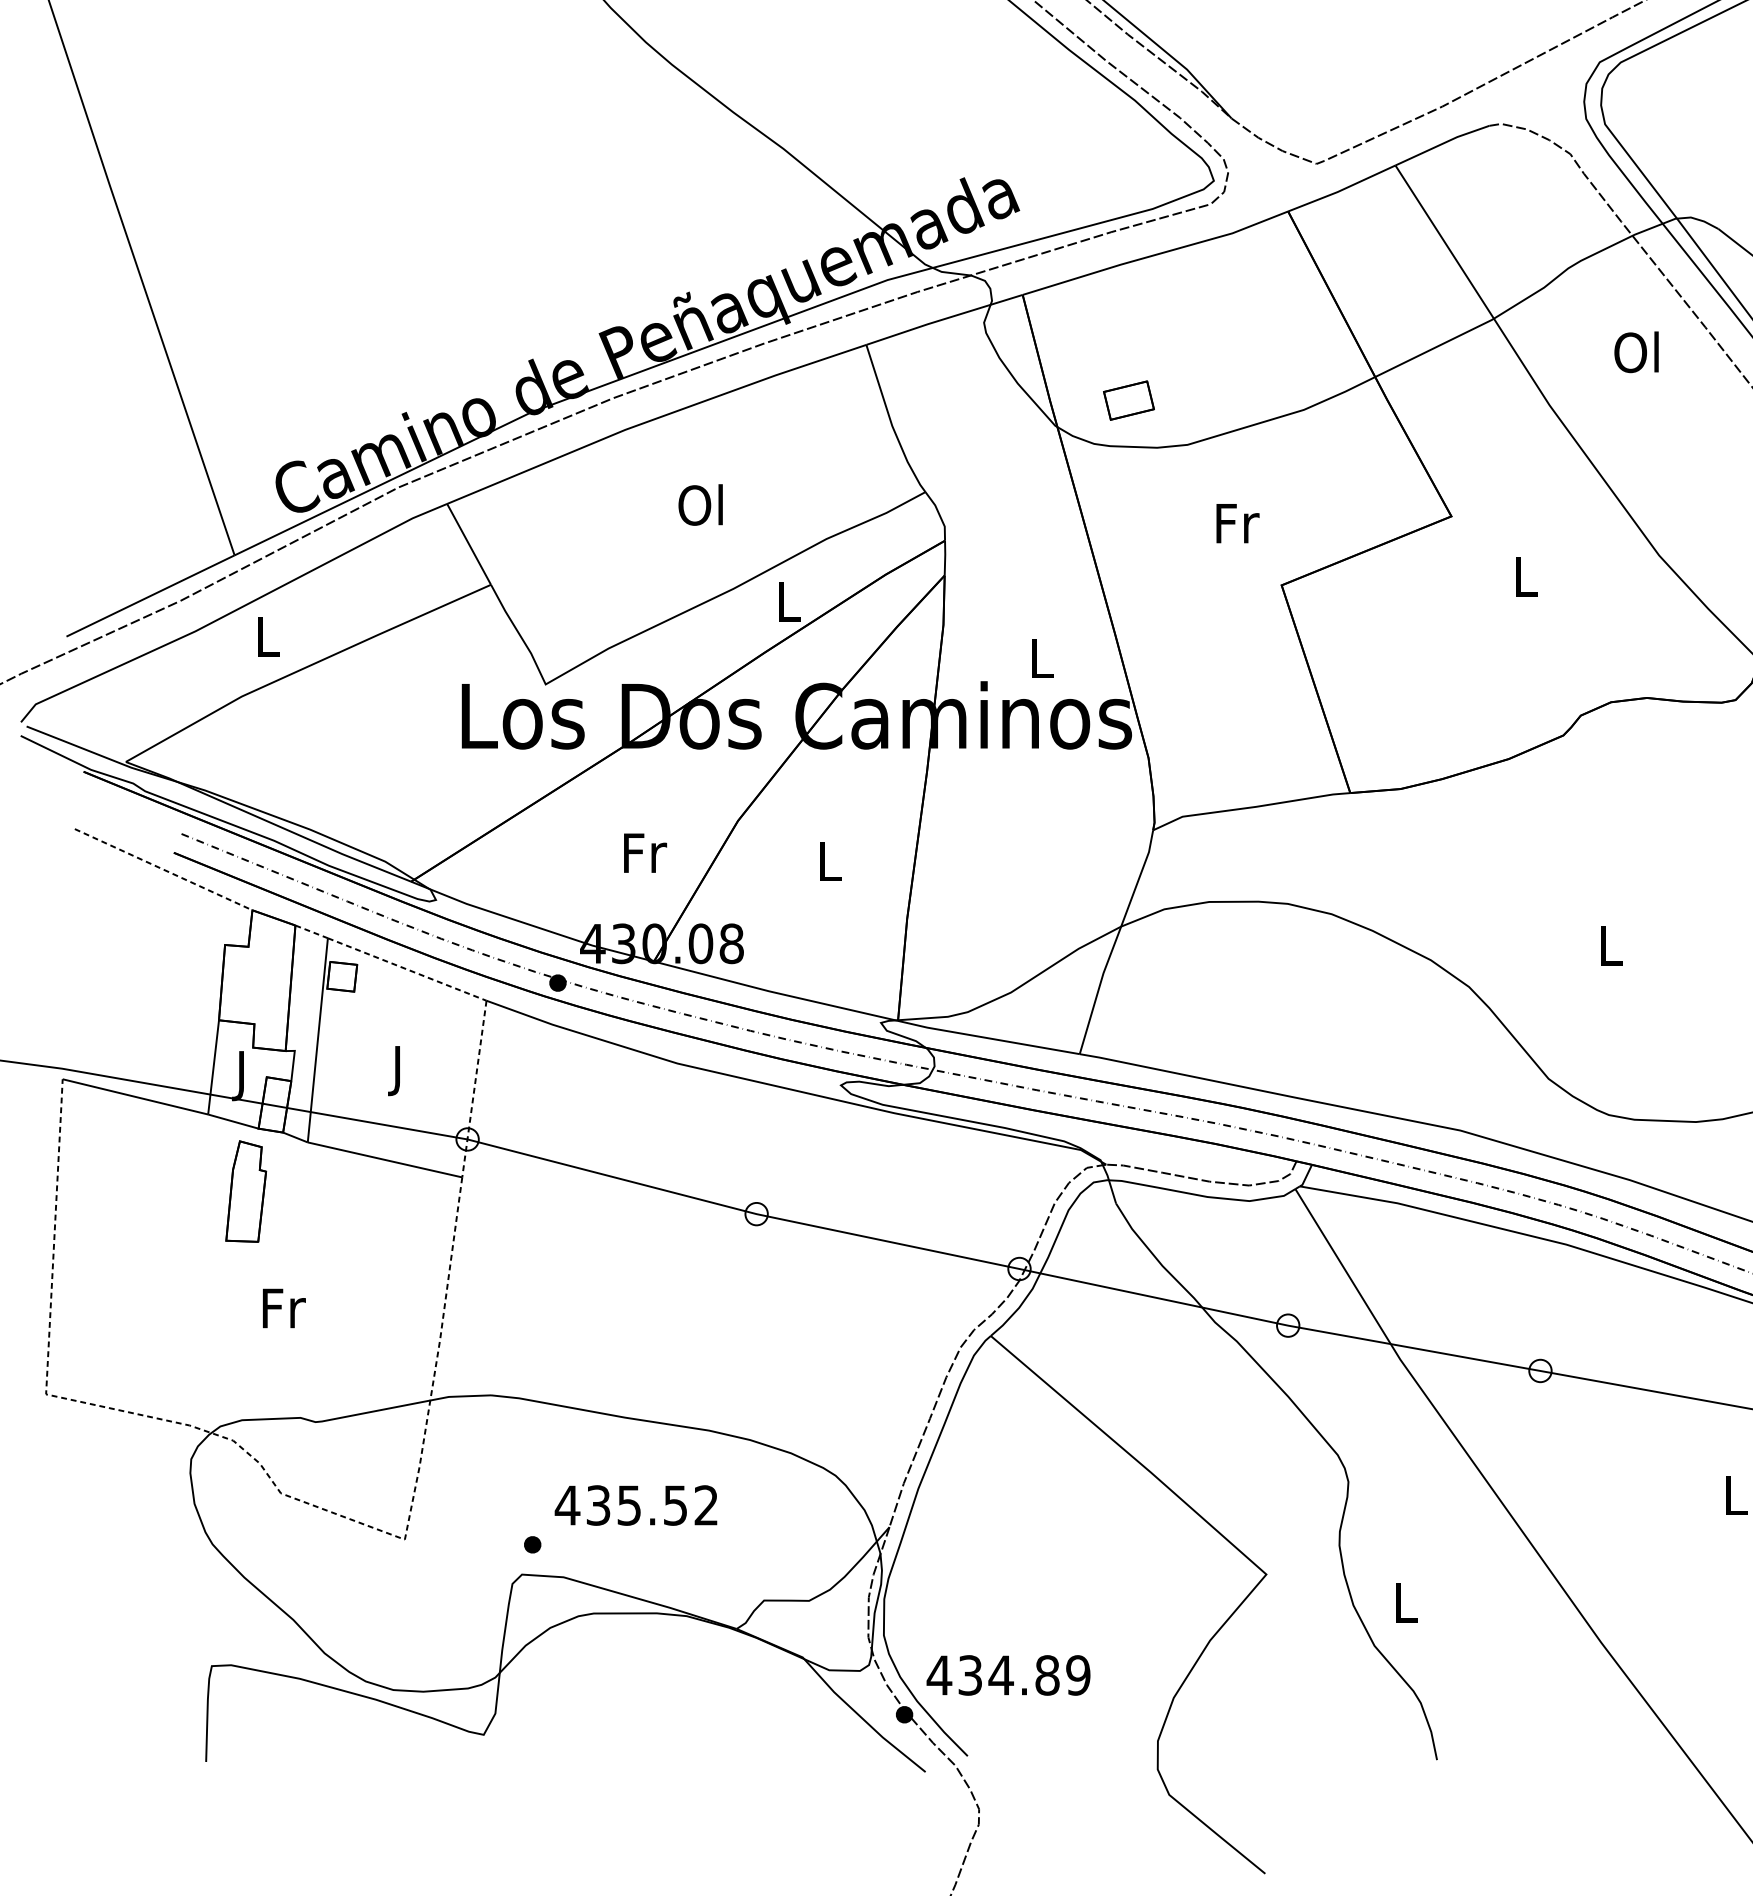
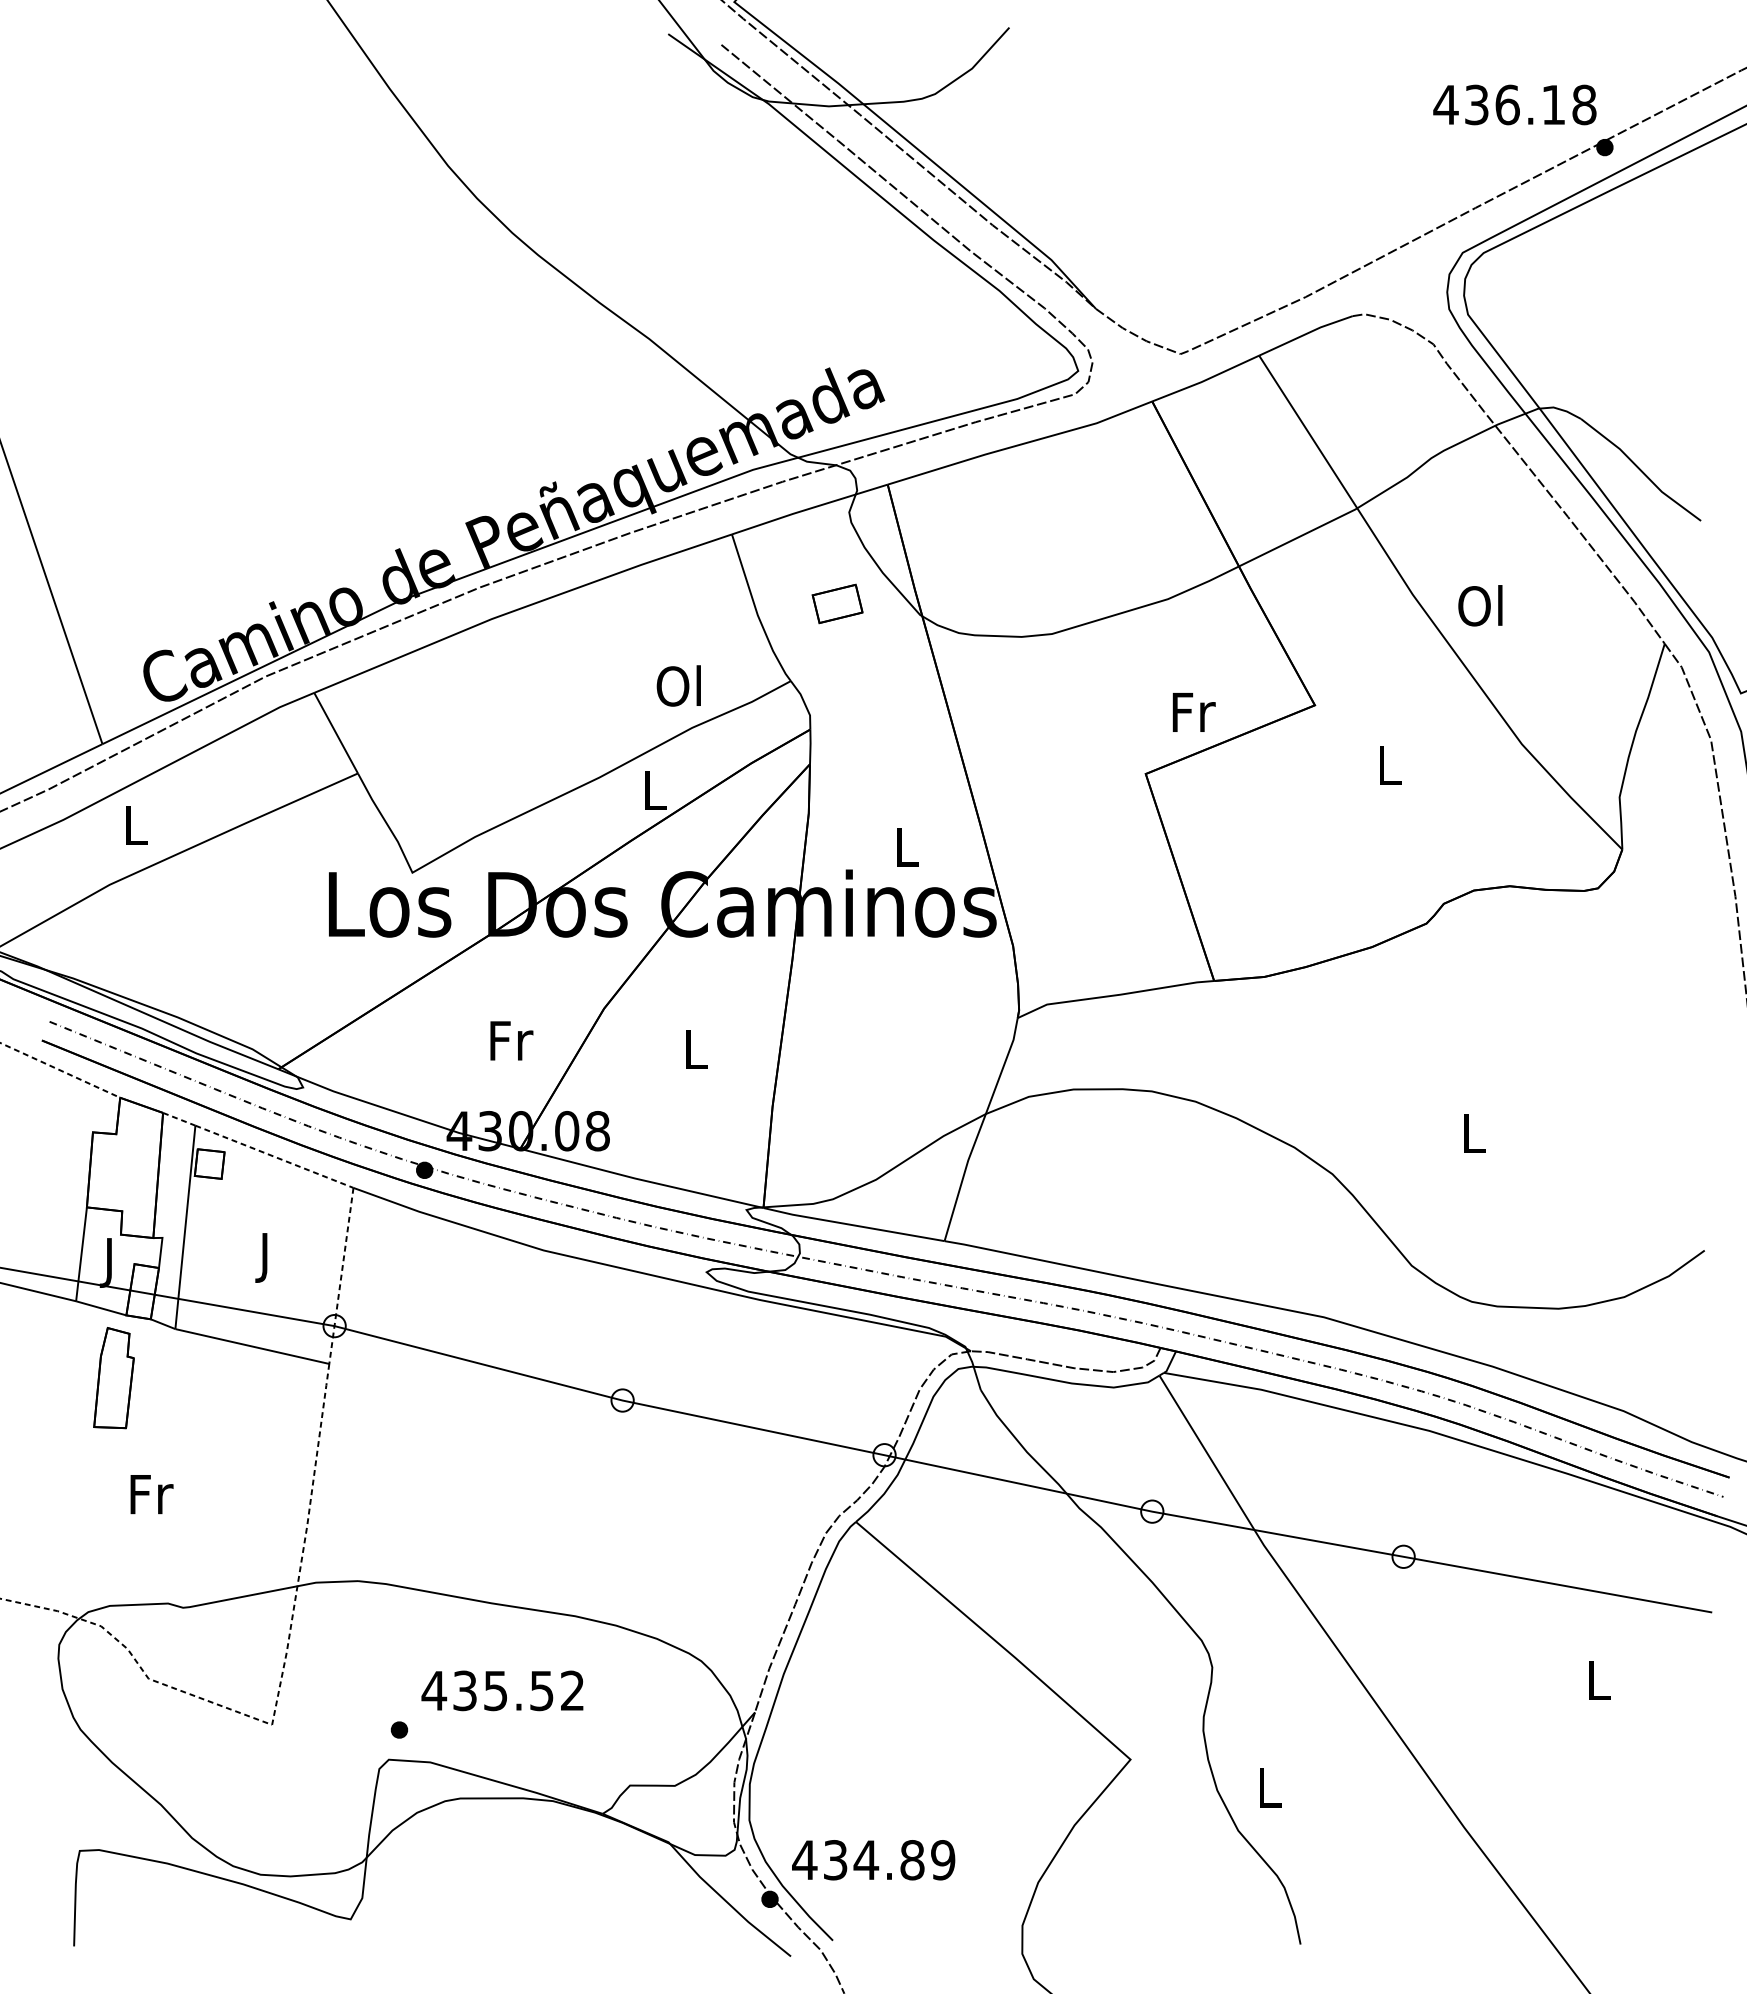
text: (1636, 352) -> (1480, 605), moved
part: (1128, 400) -> (837, 603), moved
text: (700, 504) -> (678, 685), moved
text: (1237, 523) -> (1193, 712), moved

